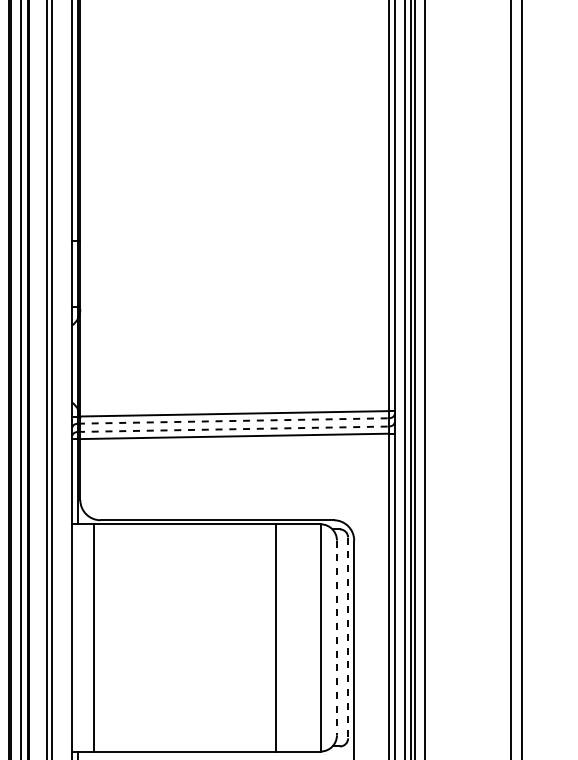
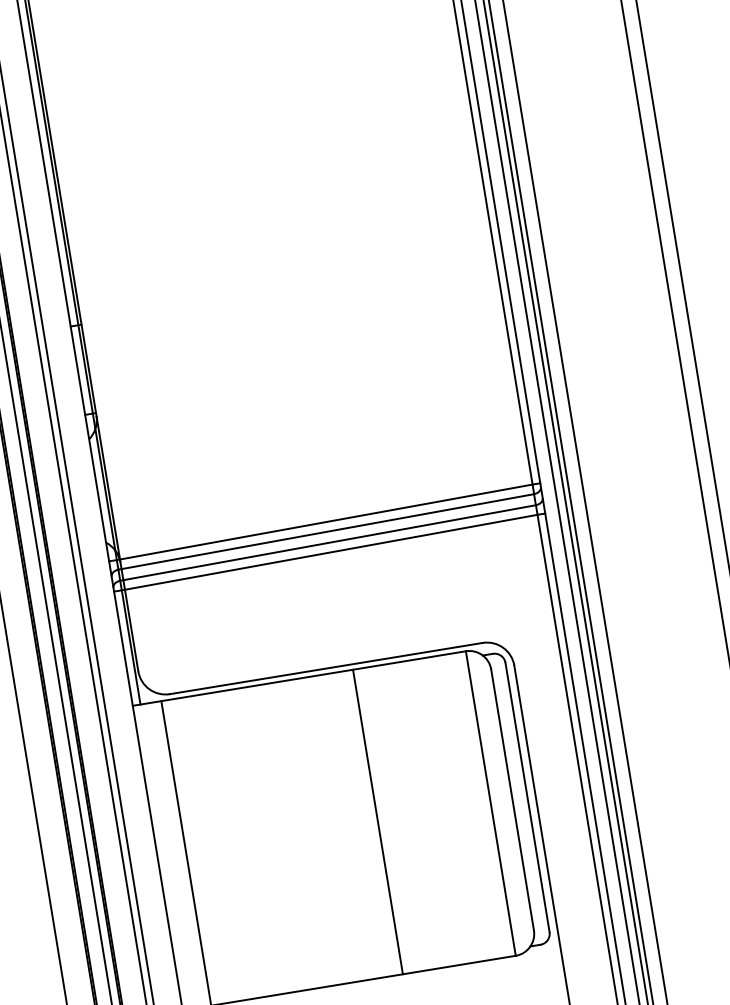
line: (233, 420) -> (326, 531), dashed -> solid
line: (233, 429) -> (328, 543), dashed -> solid
line: (275, 637) -> (377, 821), moved
line: (336, 638) -> (512, 800), dashed -> solid
line: (348, 638) -> (528, 798), dashed -> solid

